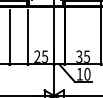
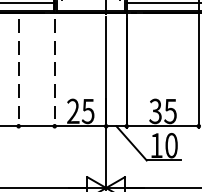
line: (9, 37) -> (18, 73), solid -> dashed
line: (27, 37) -> (53, 73), solid -> dashed

